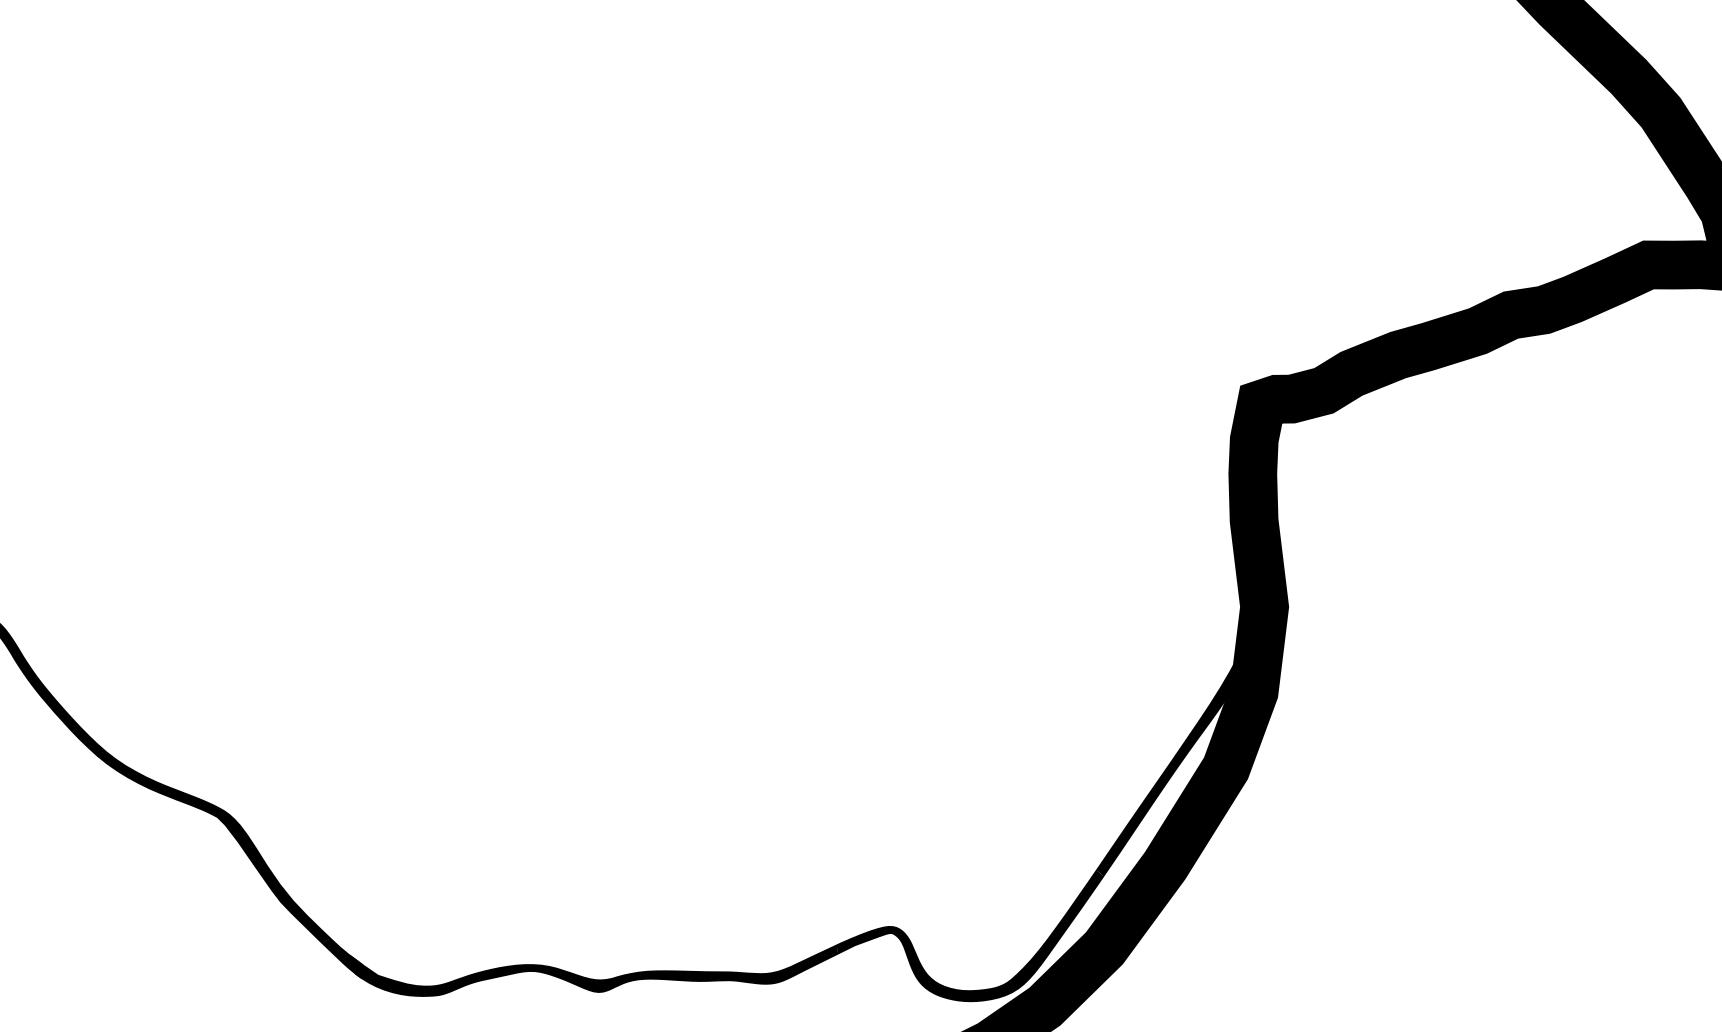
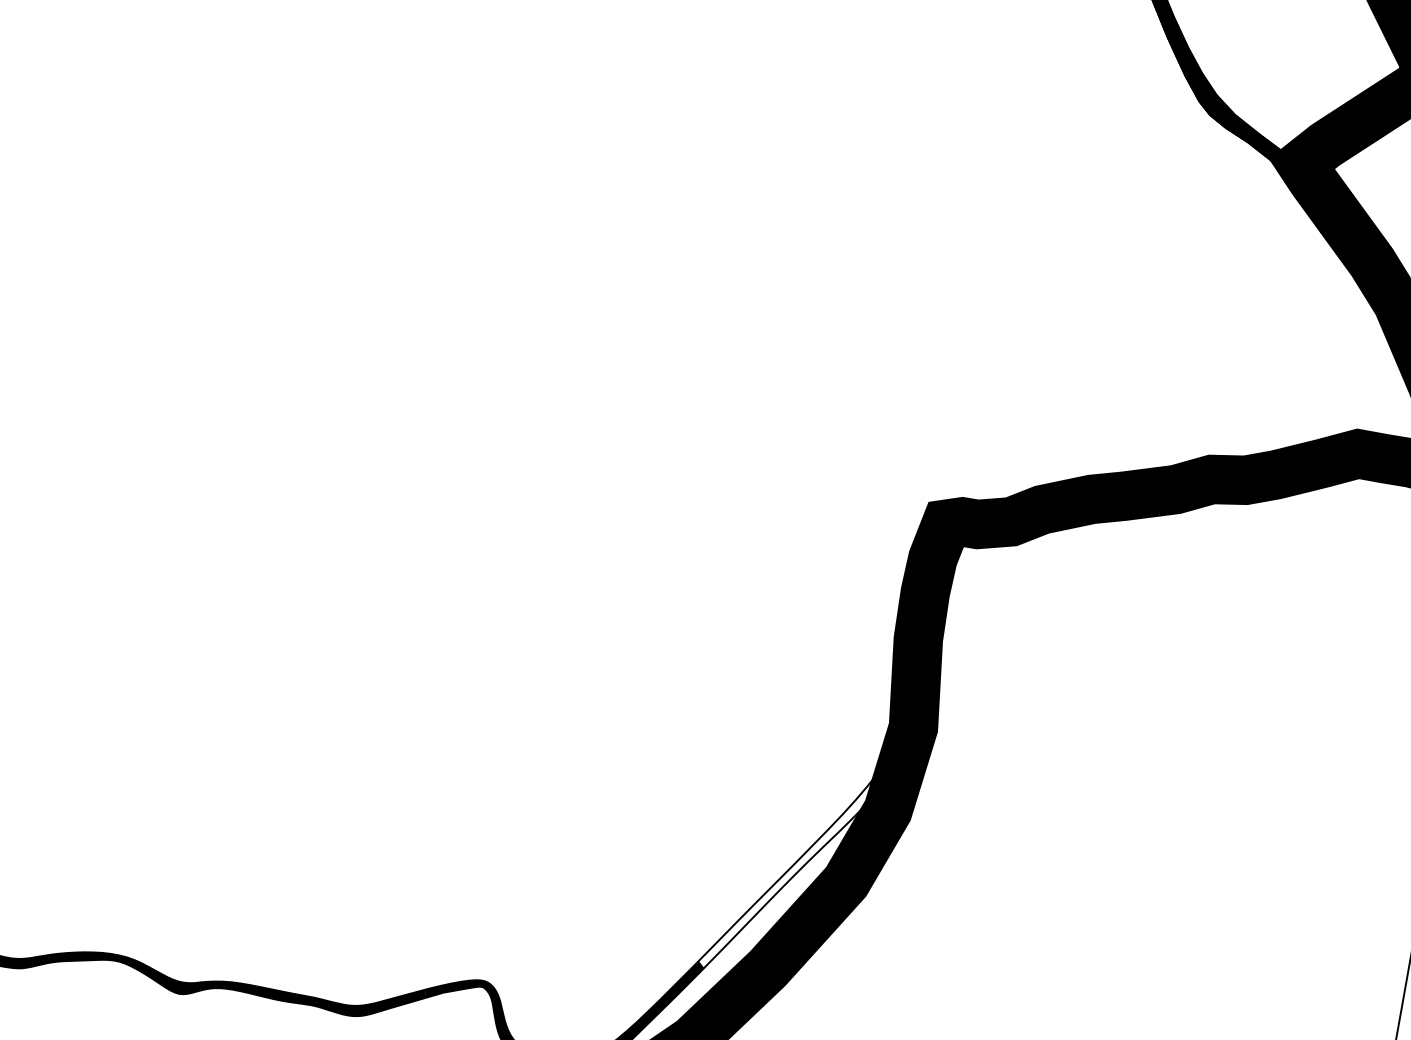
fill: (1173, 753) -> (796, 857), removed

